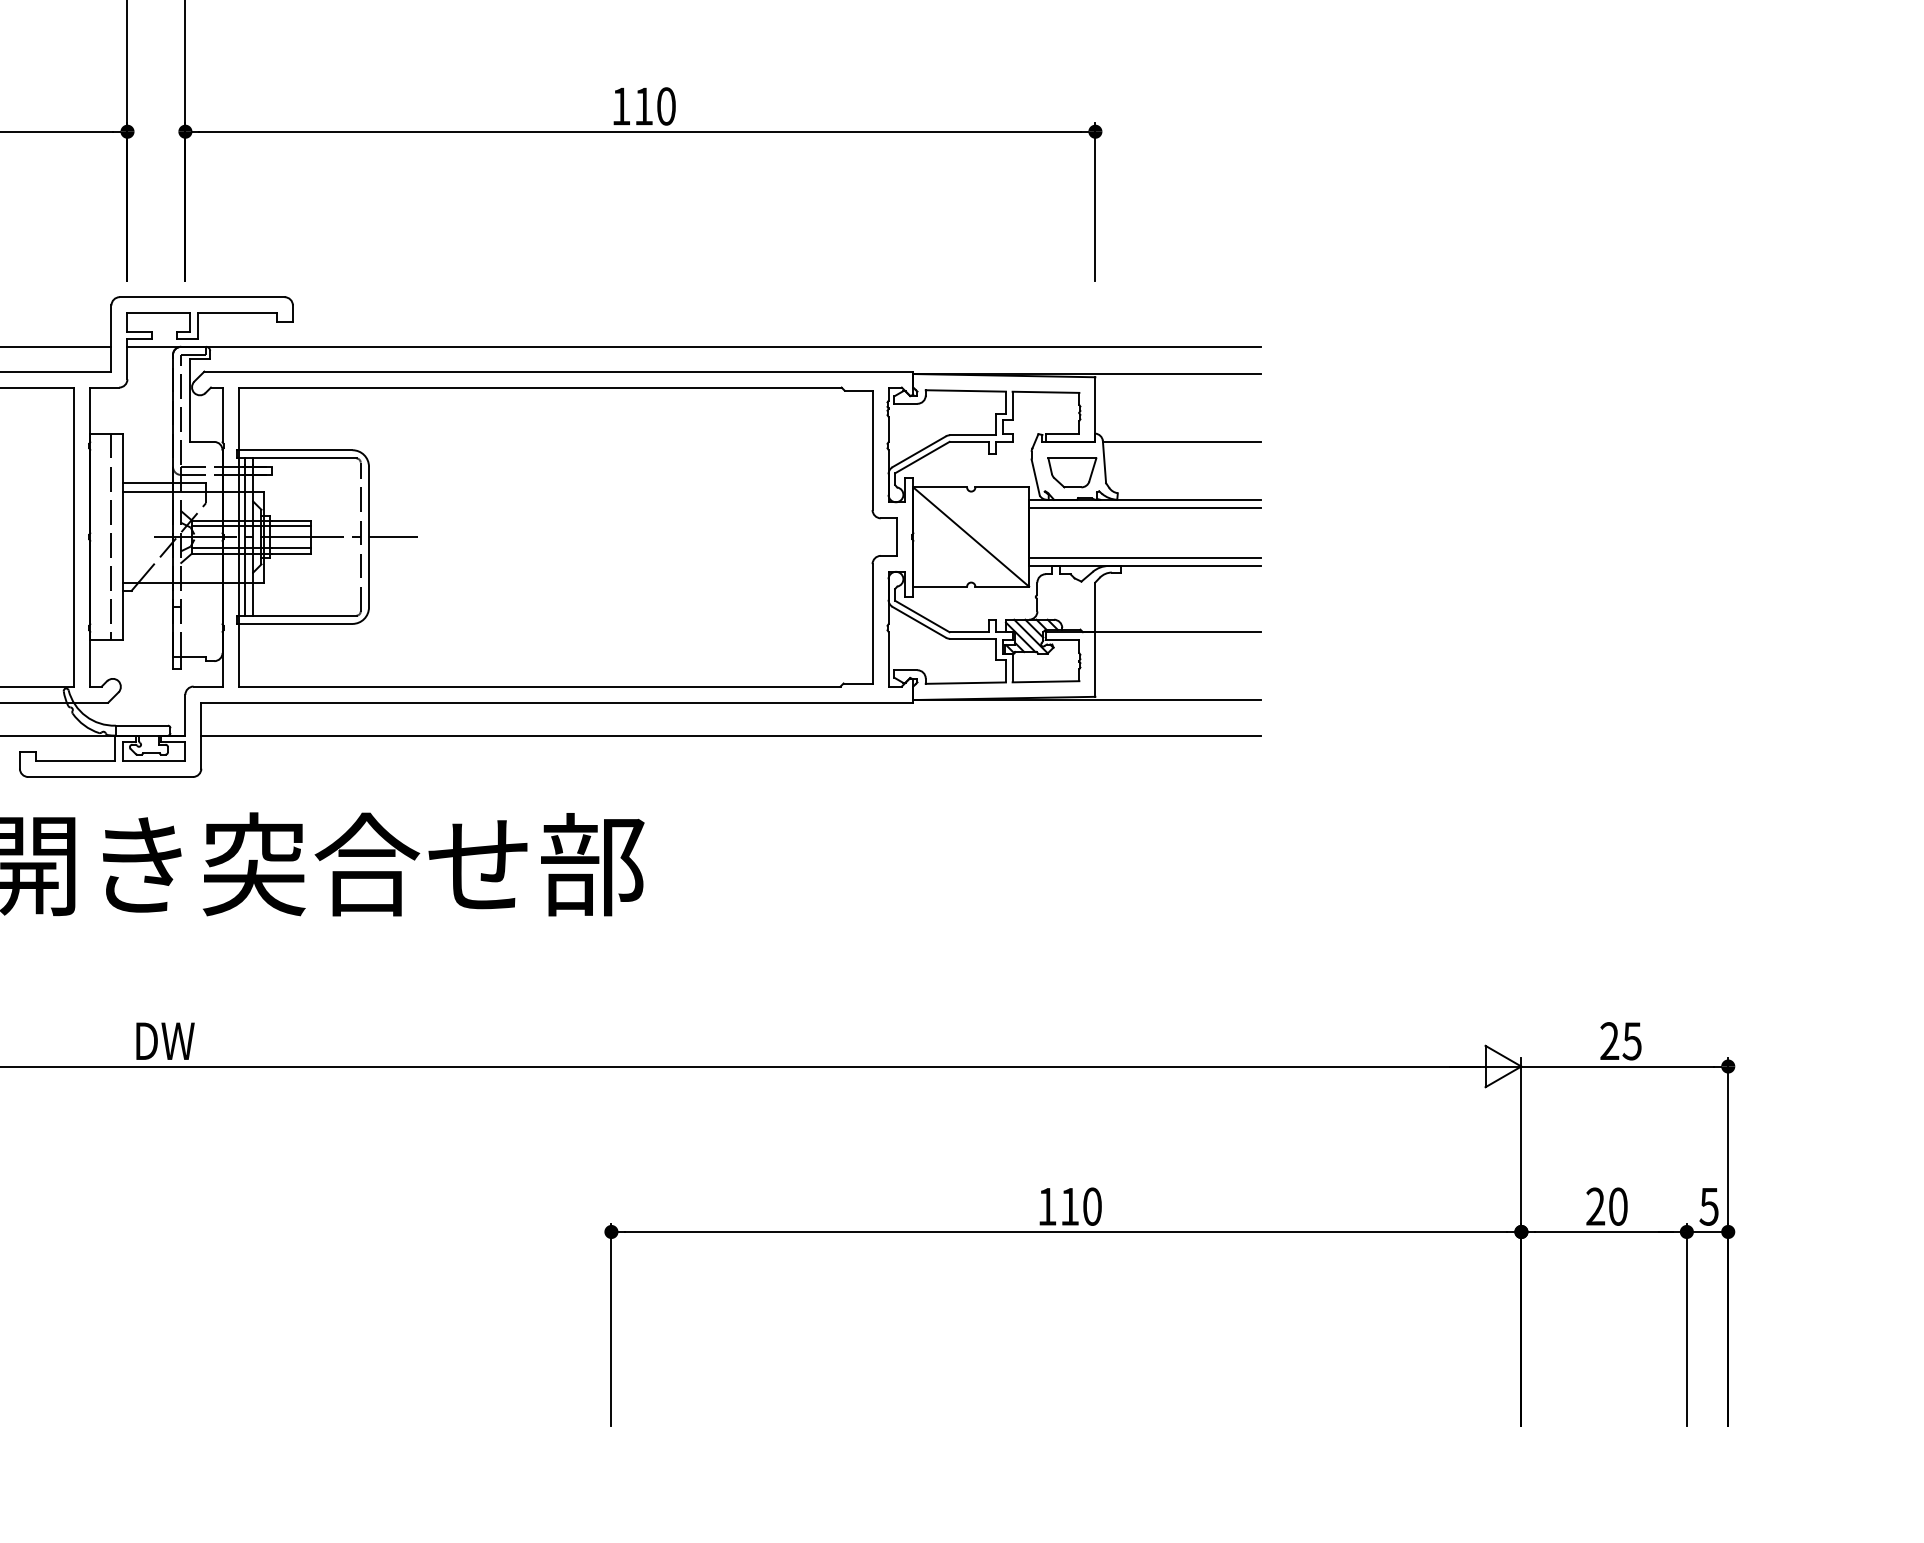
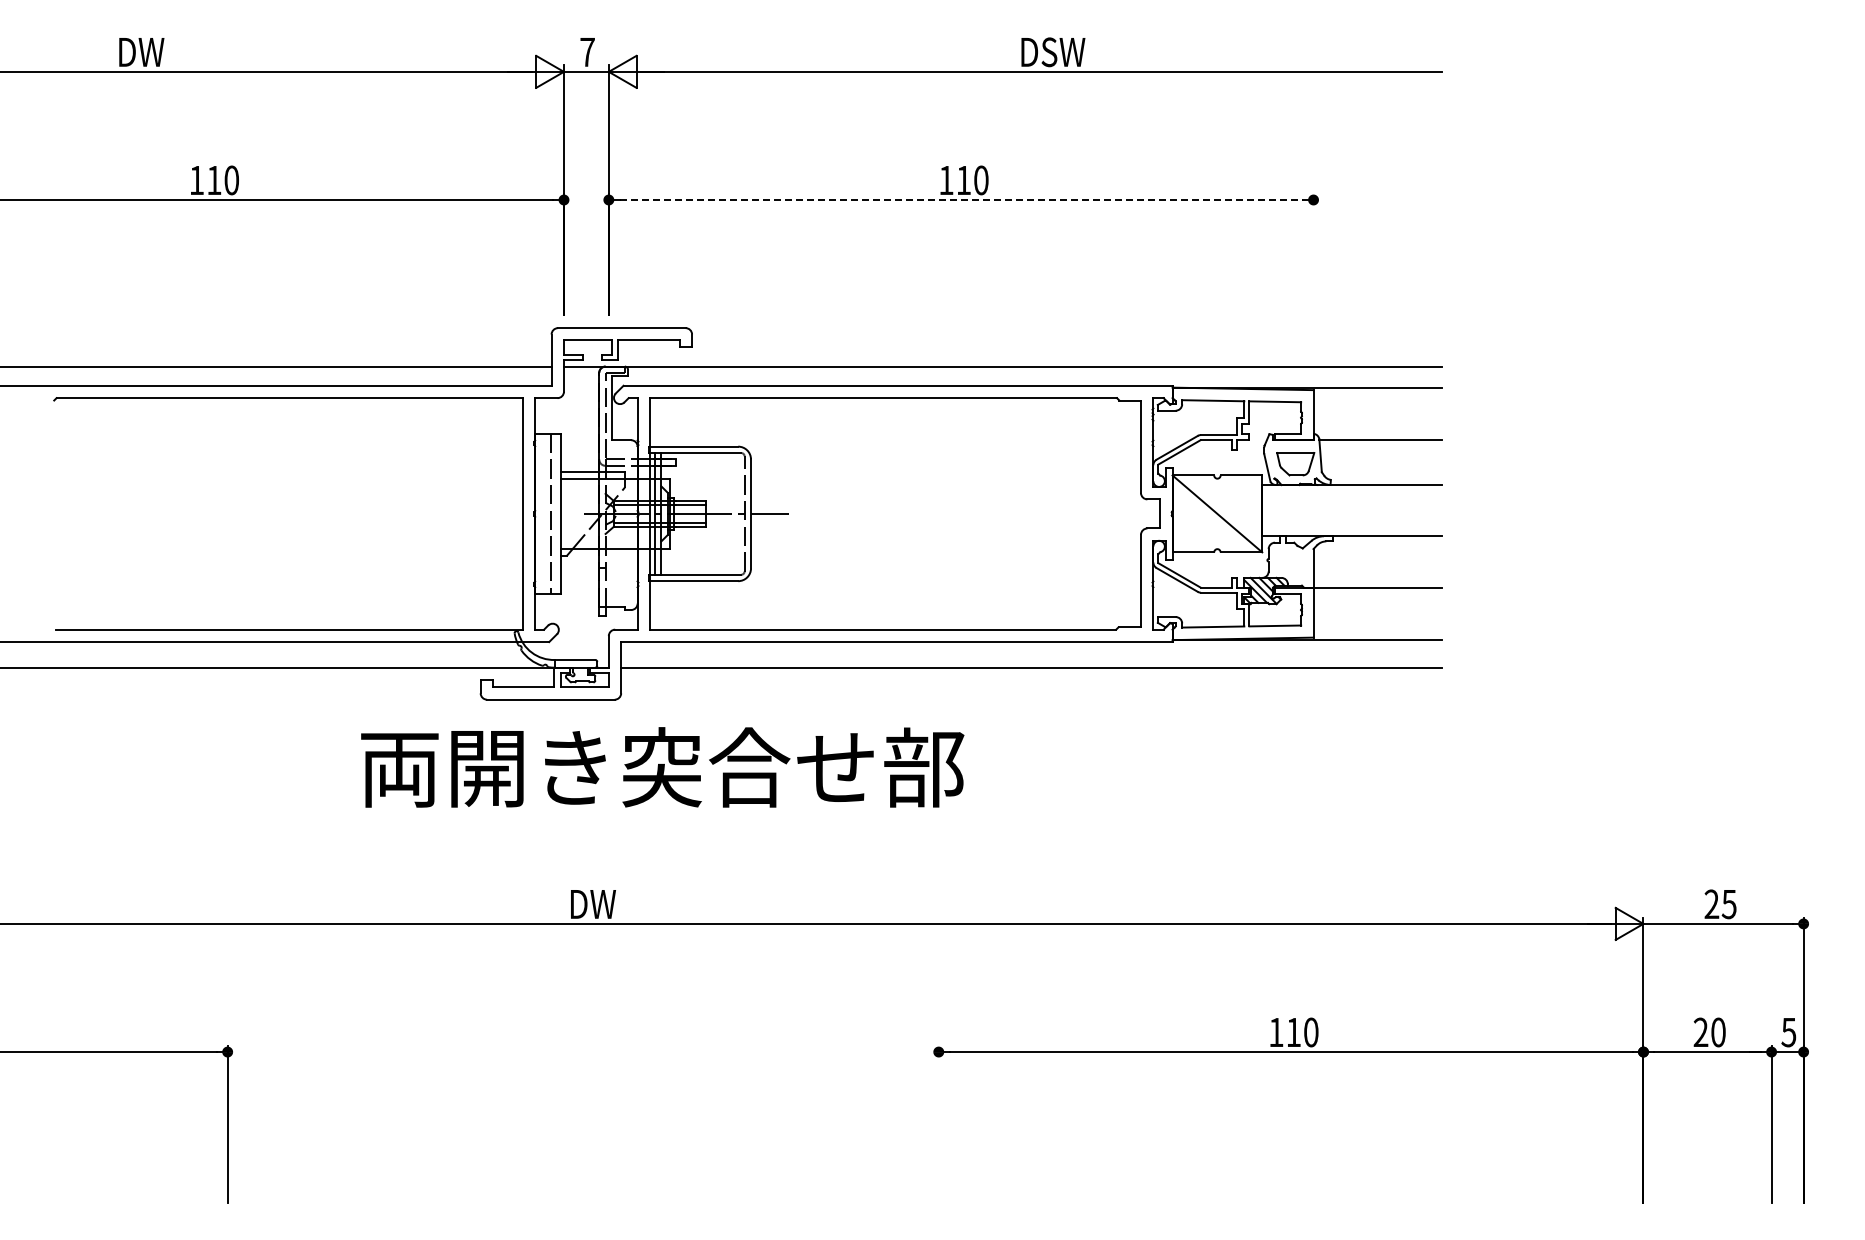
line: (640, 132) -> (961, 200), solid -> dashed
line: (1095, 202) -> (1313, 254), removed
line: (1144, 508) -> (1351, 491), removed
line: (1144, 557) -> (1351, 529), removed
line: (611, 1324) -> (938, 1123), removed

